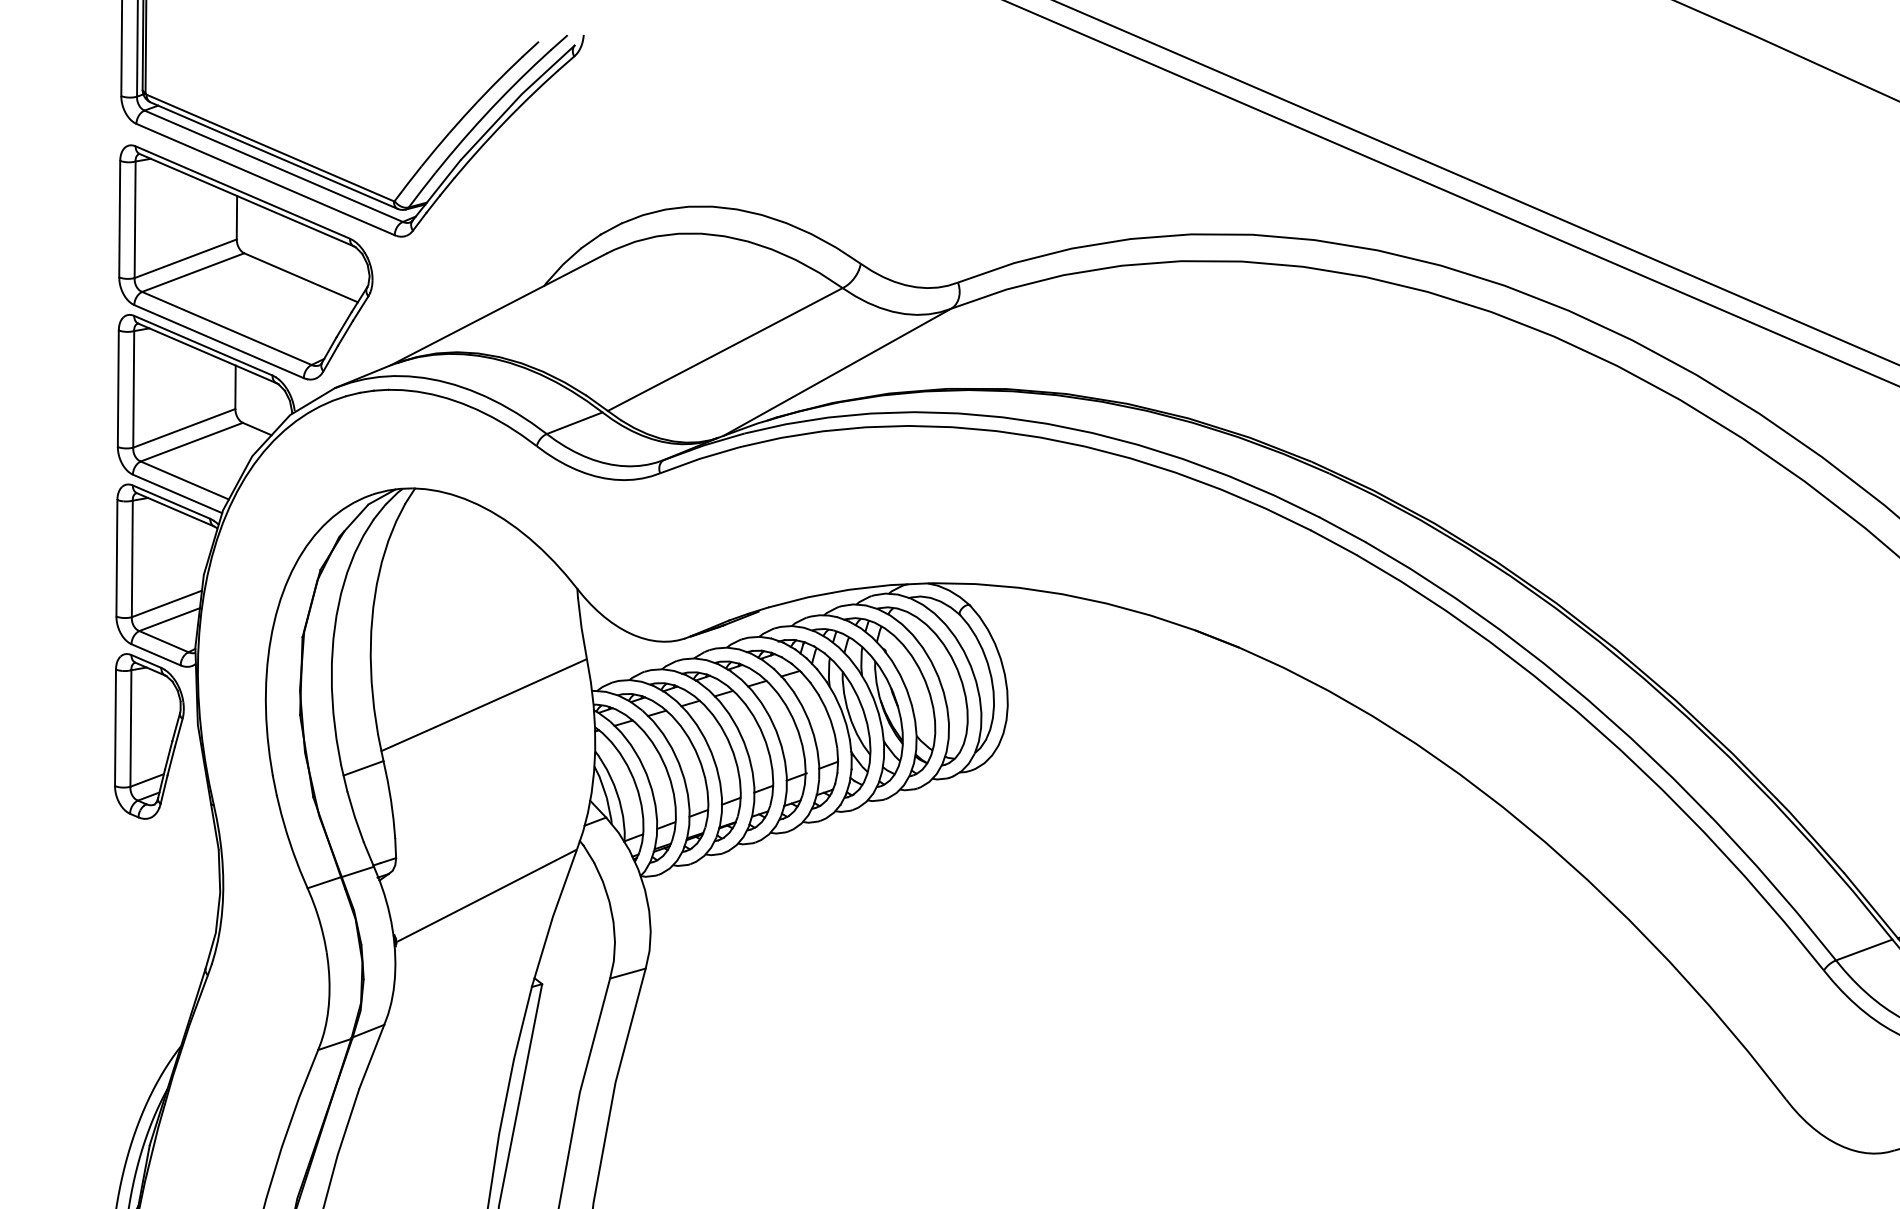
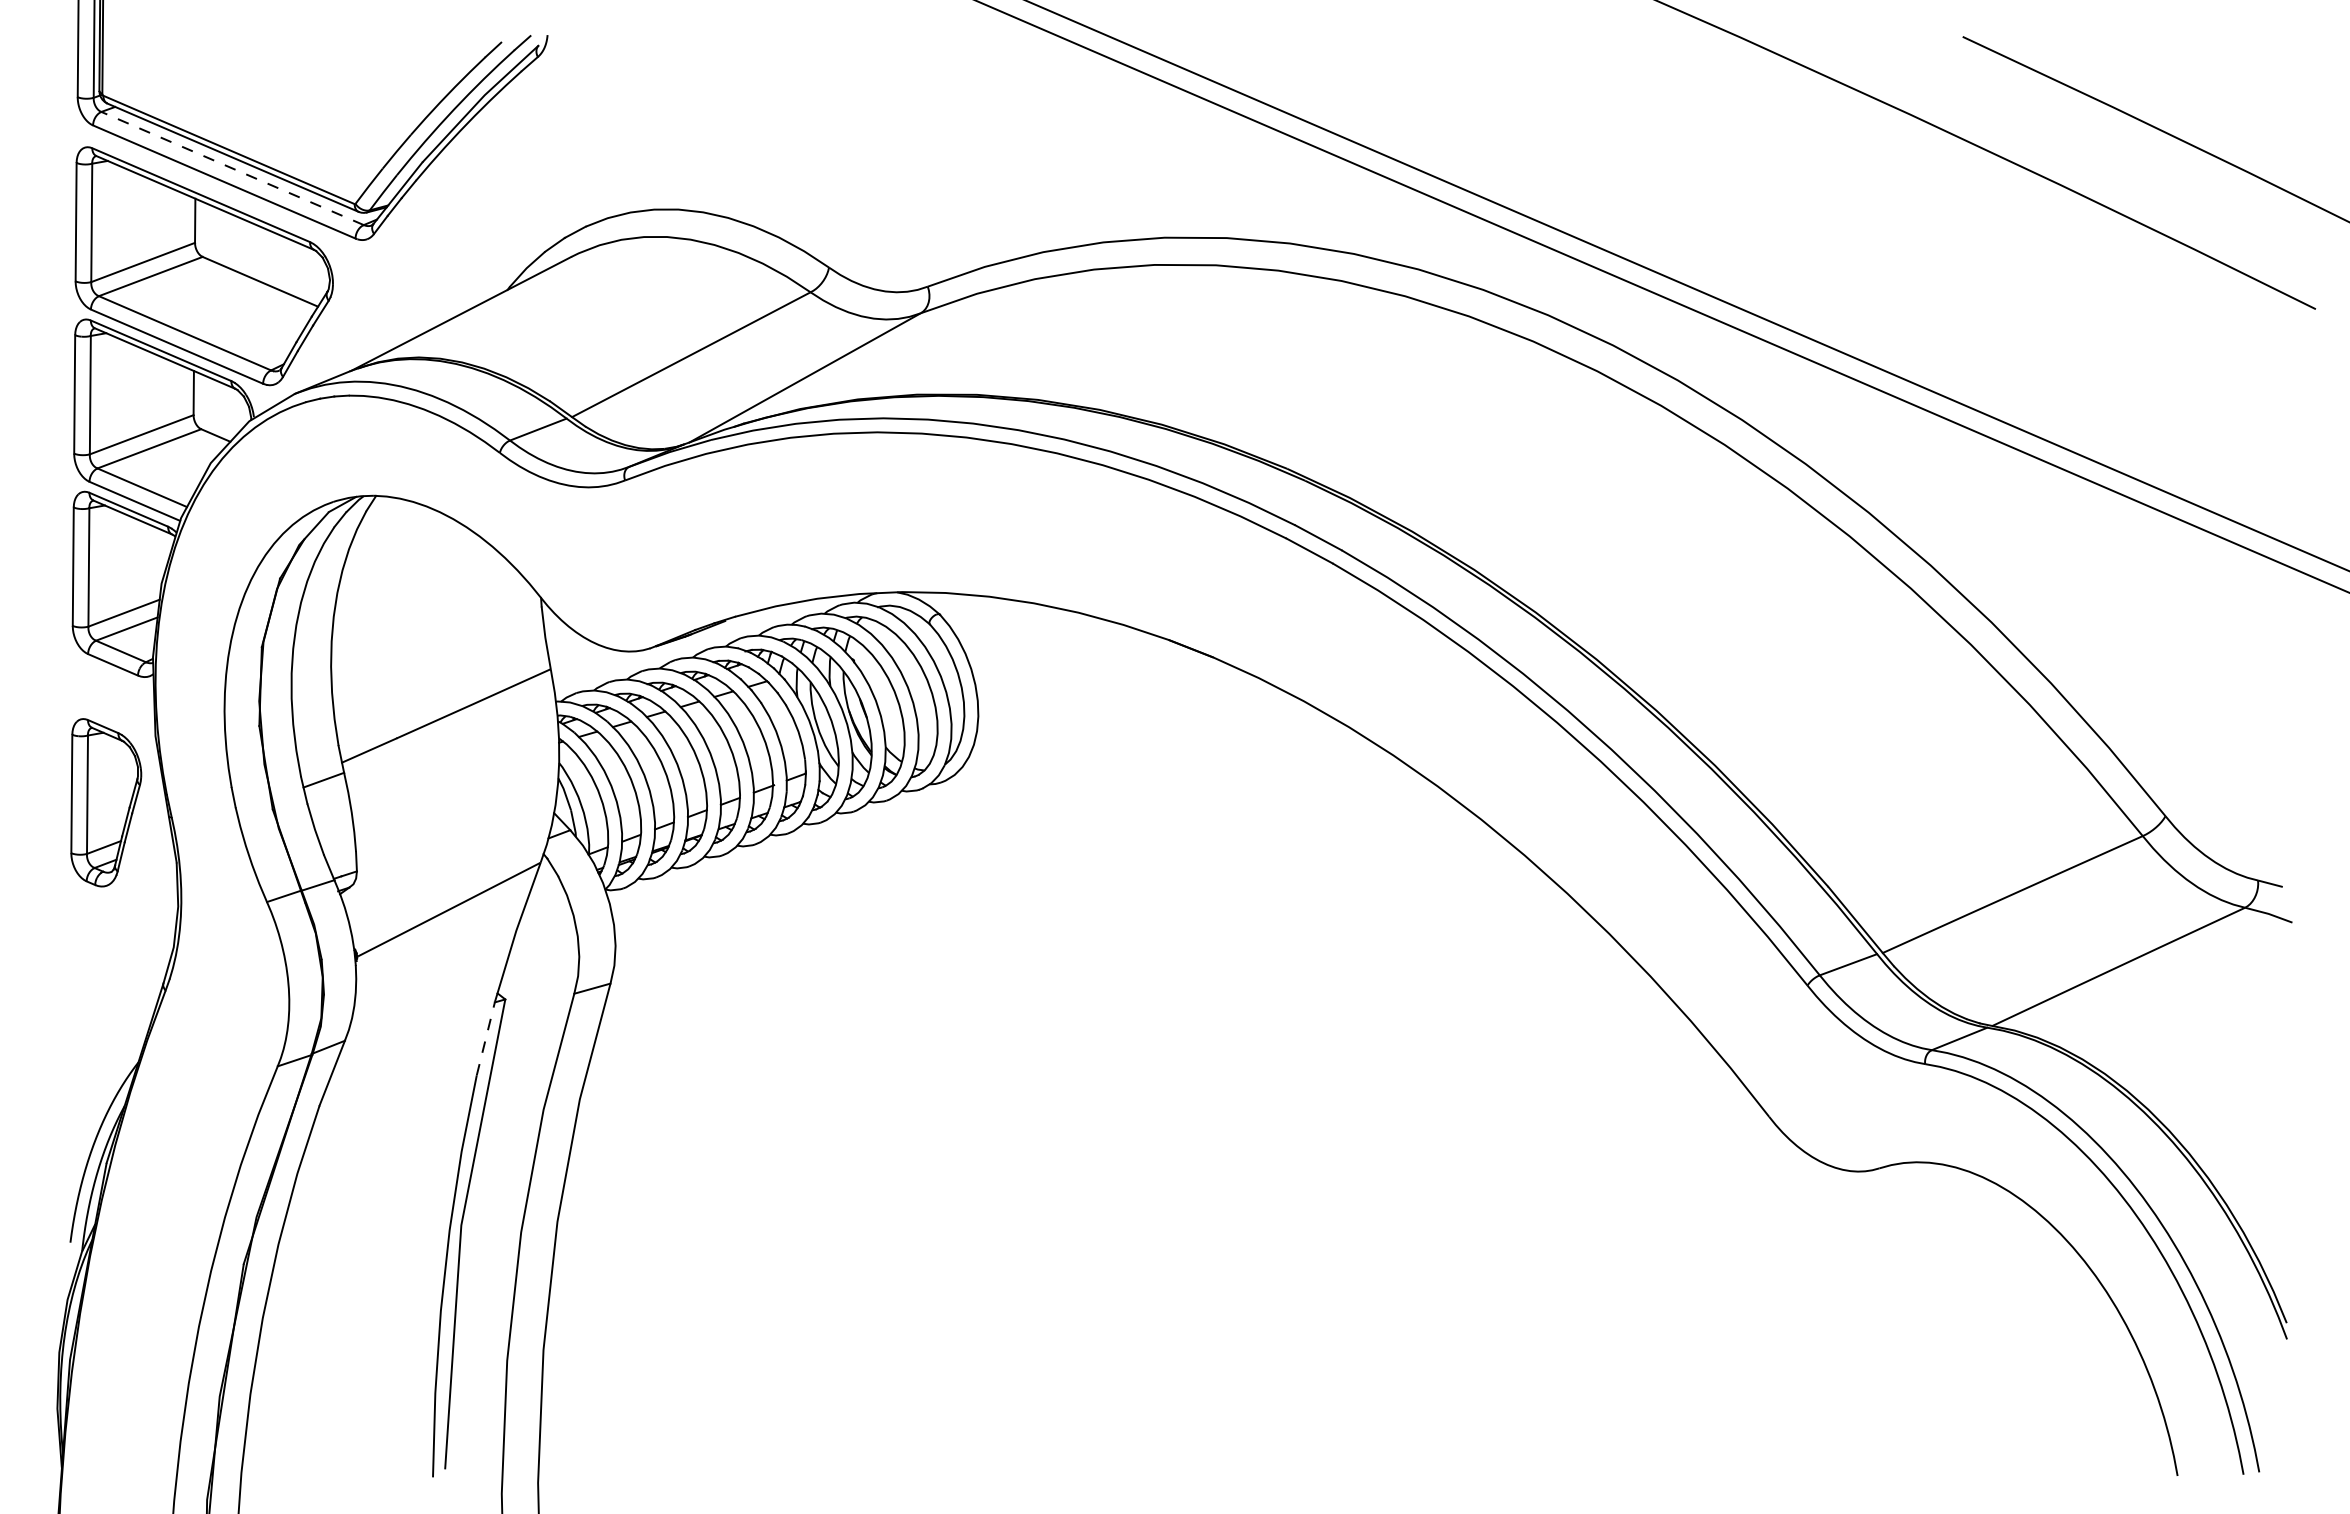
line: (273, 166) -> (232, 168), solid -> dashed
part: (149, 736) -> (106, 802), moved
line: (522, 1022) -> (485, 1038), solid -> dashed

